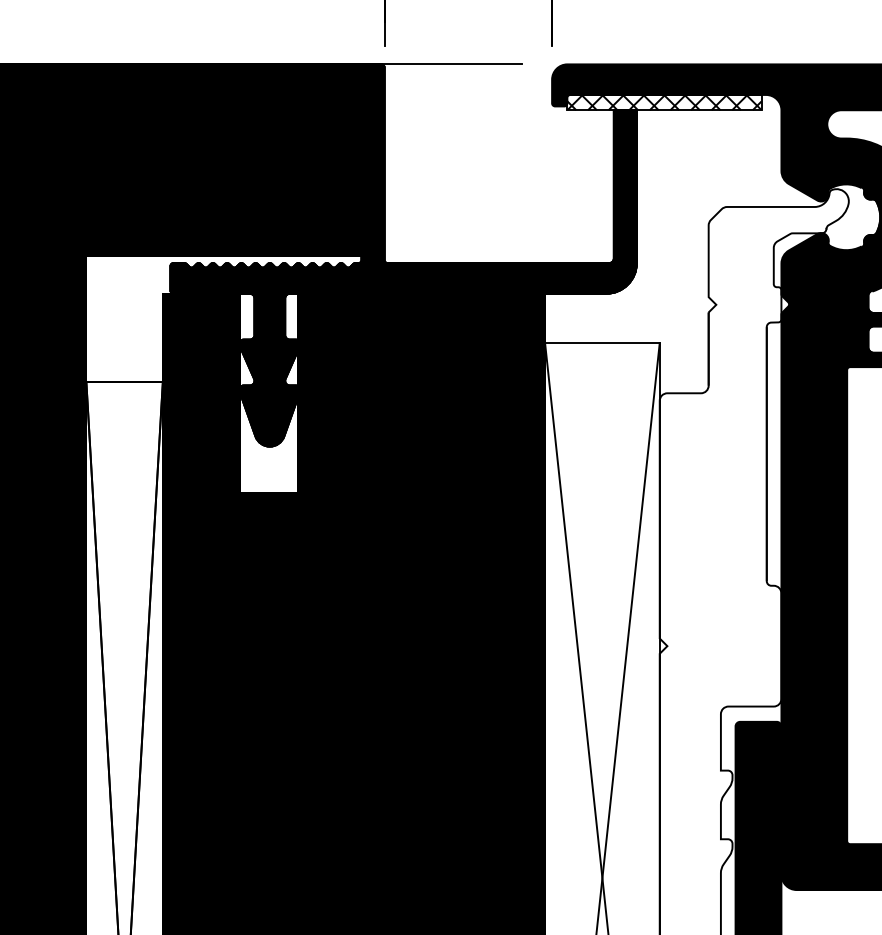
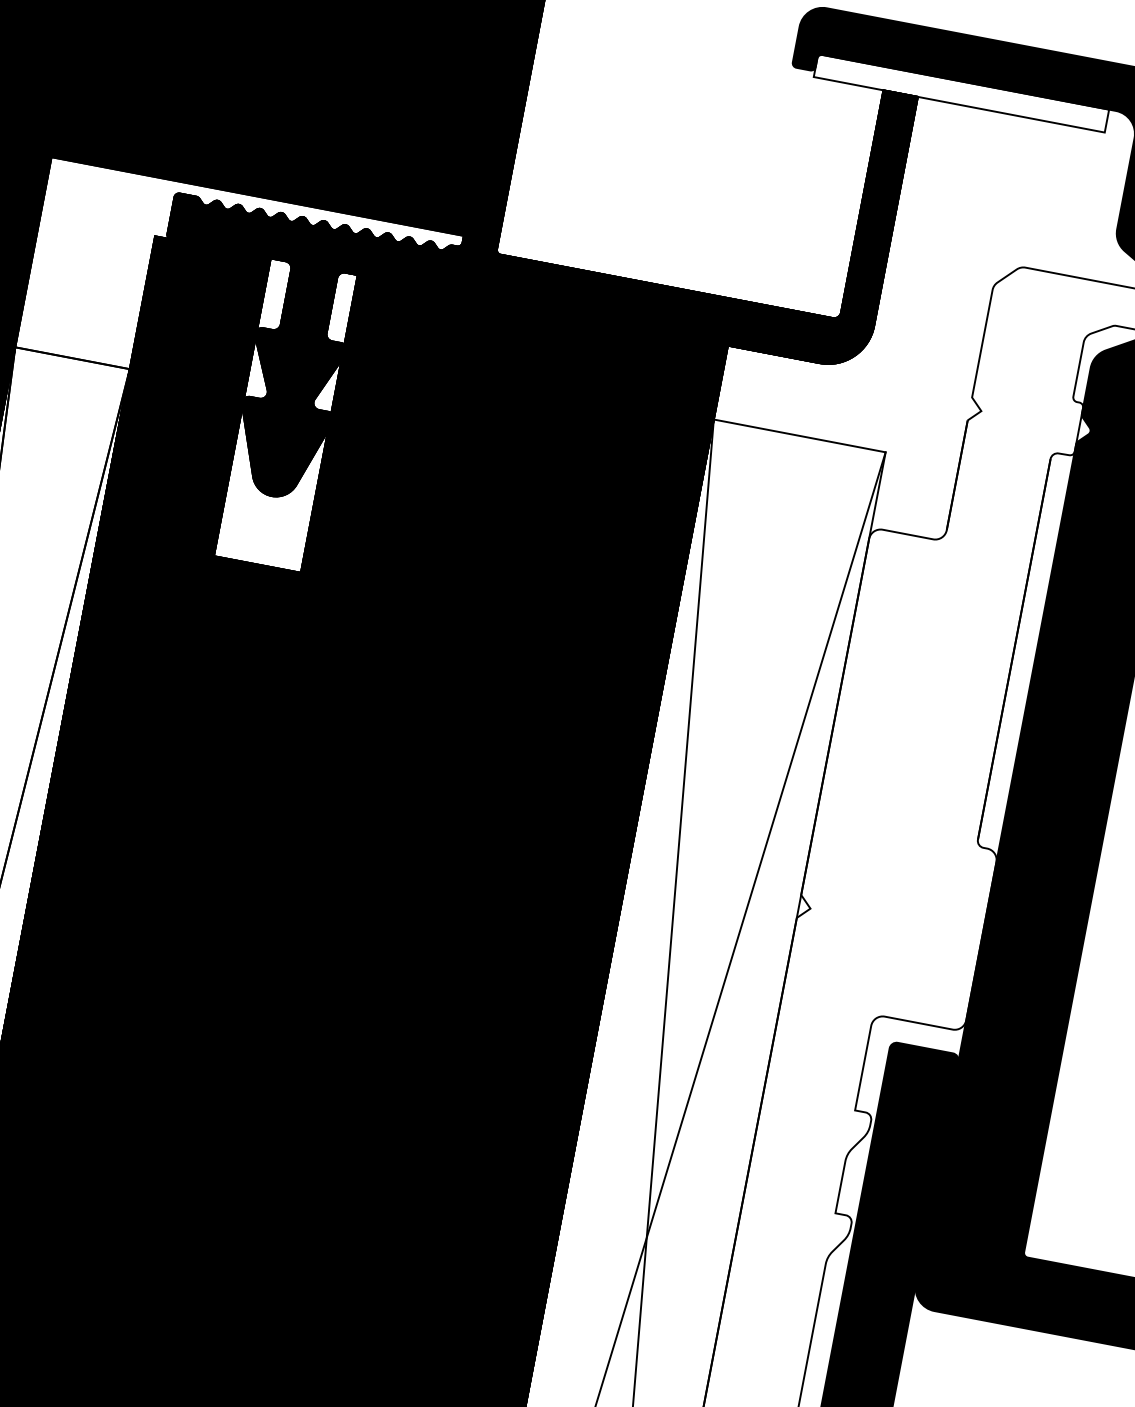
hatch: (664, 102) -> (961, 93), removed

